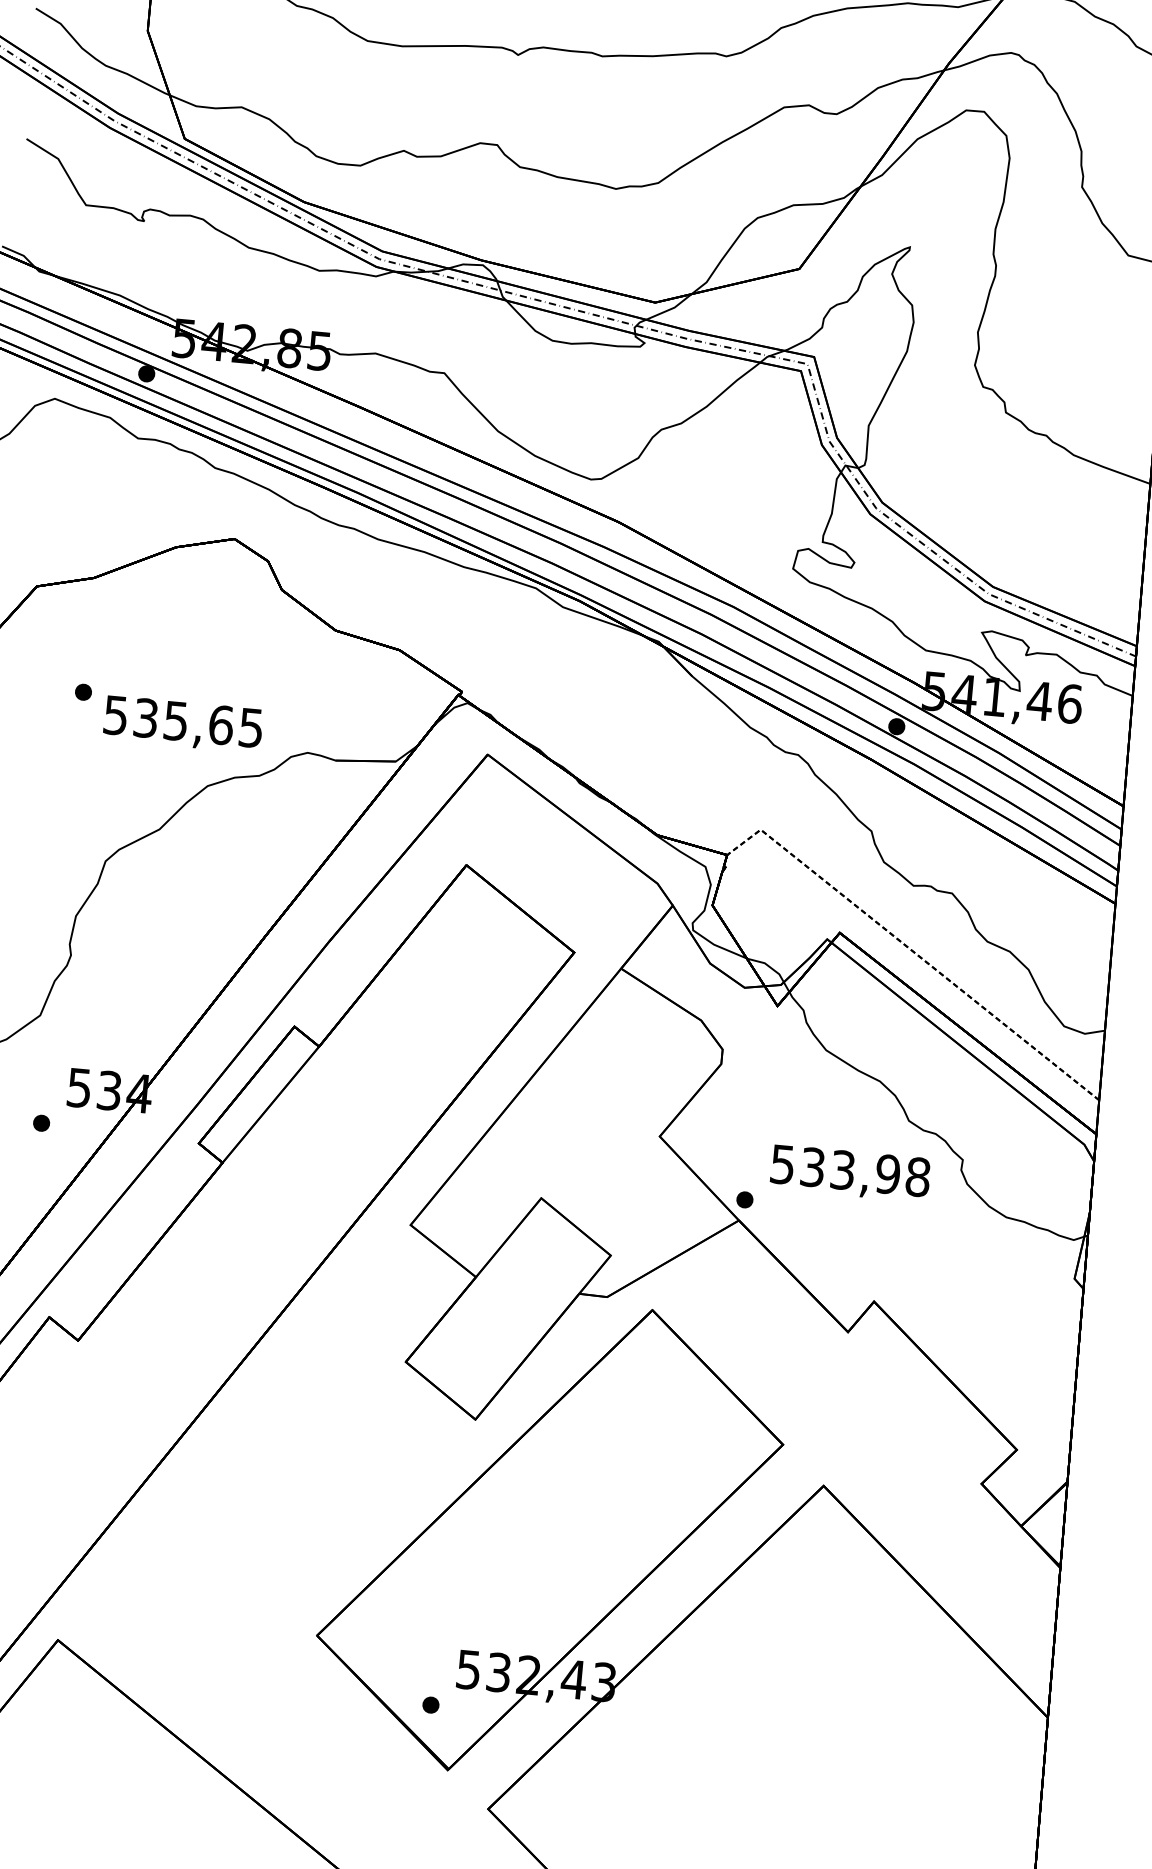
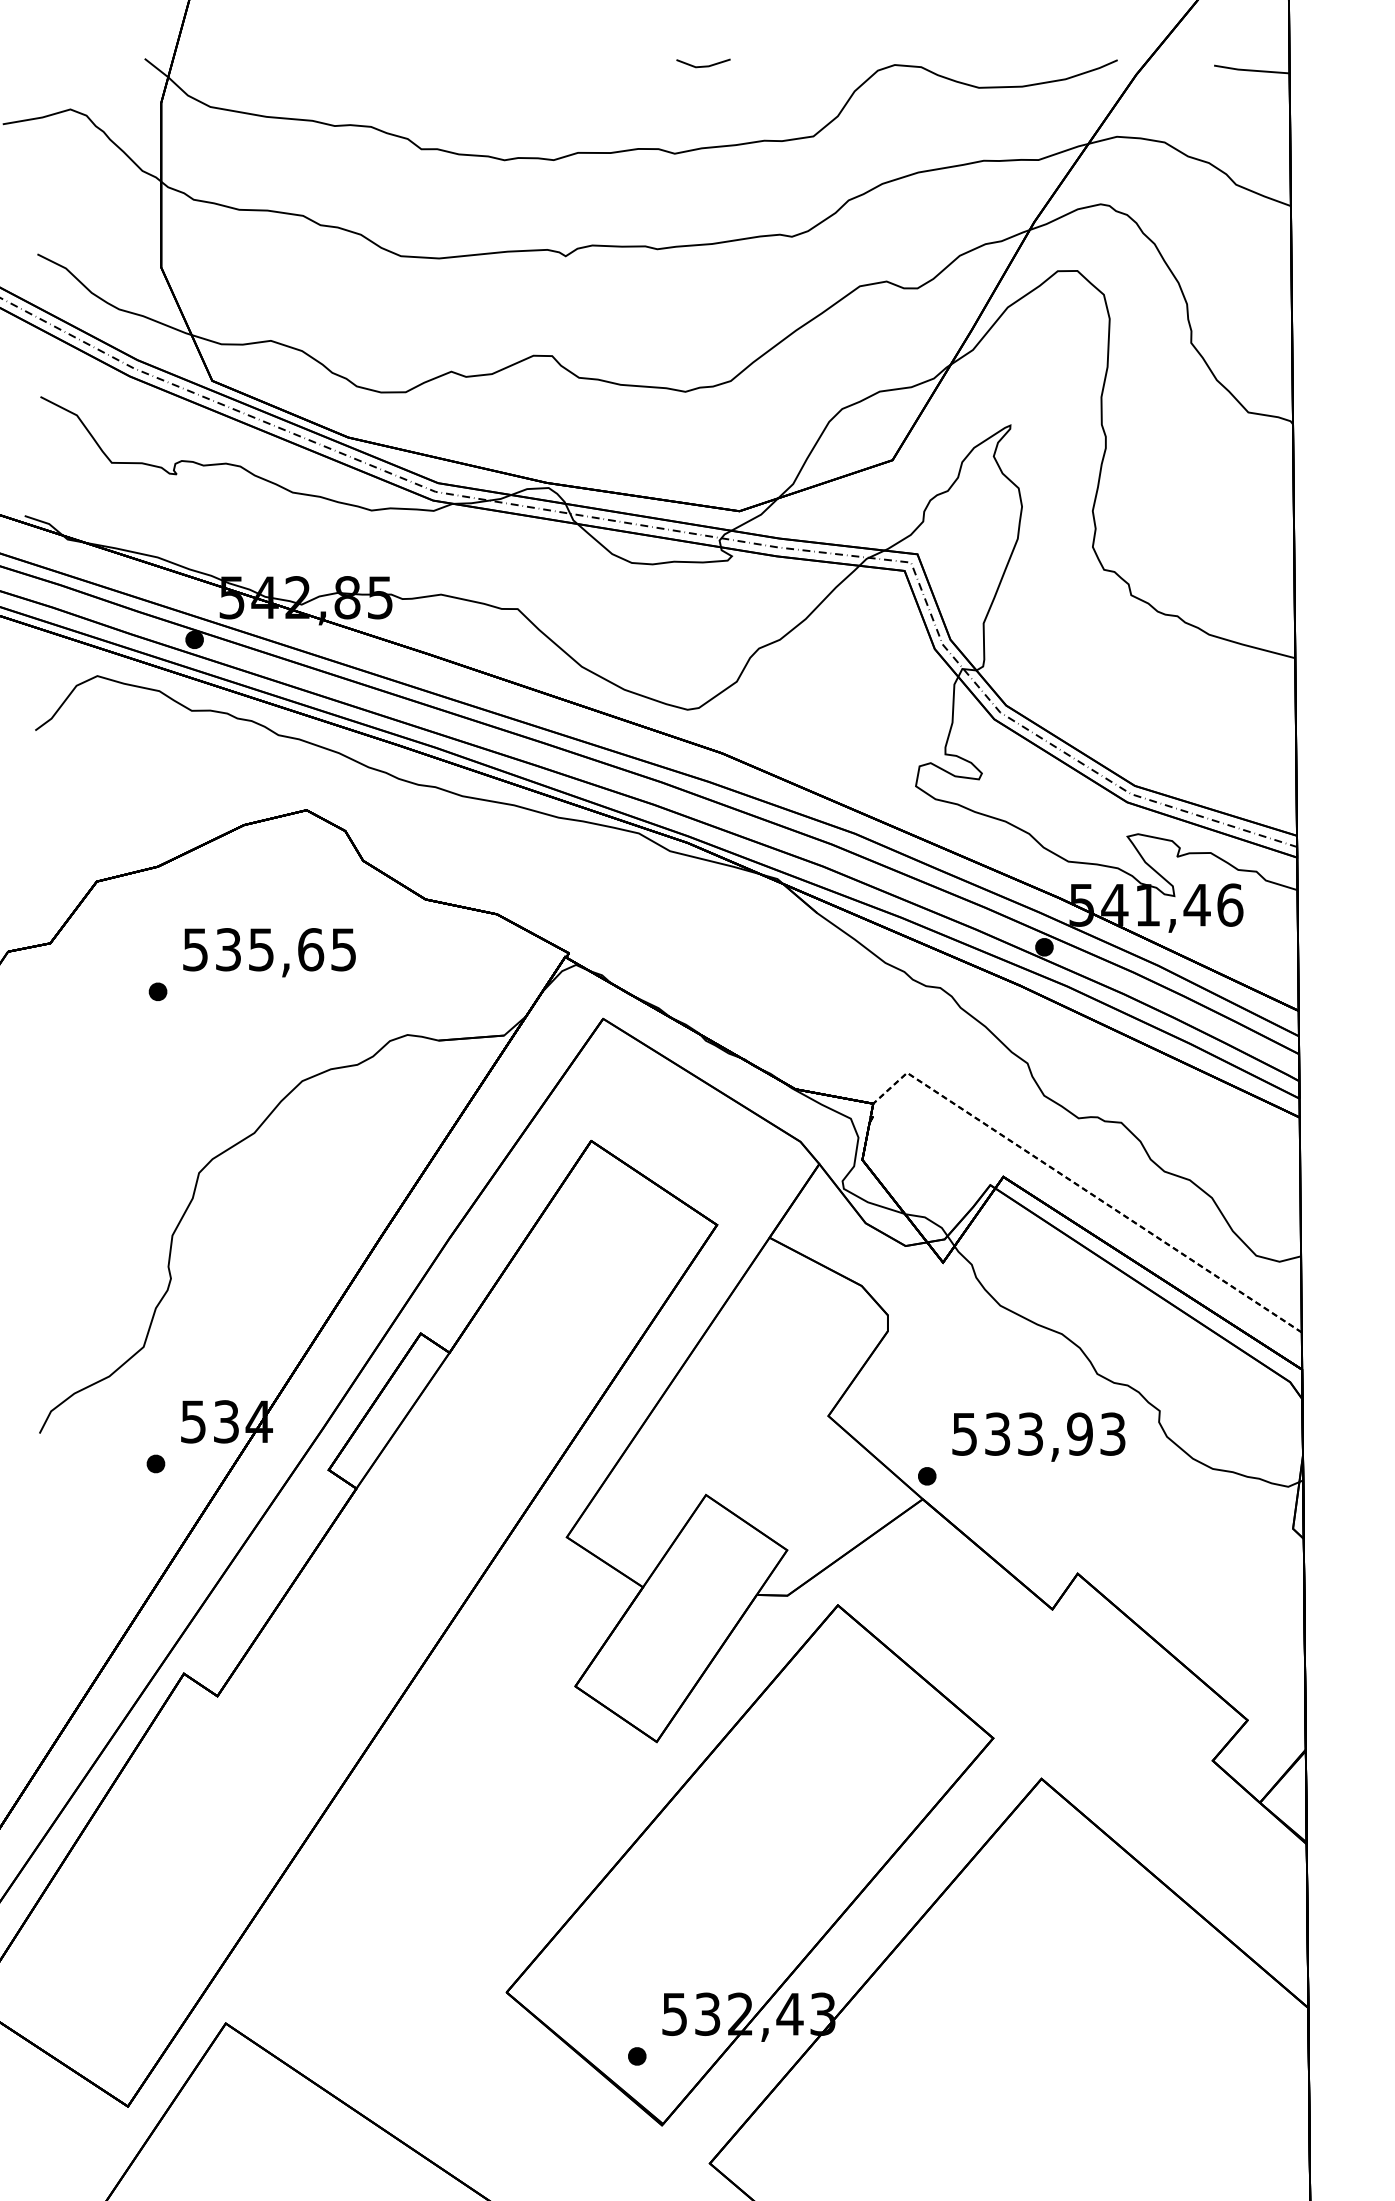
text: (183, 724) -> (269, 952), moved
text: (917, 1176) -> (1112, 1433), 533,98 -> 533,93

